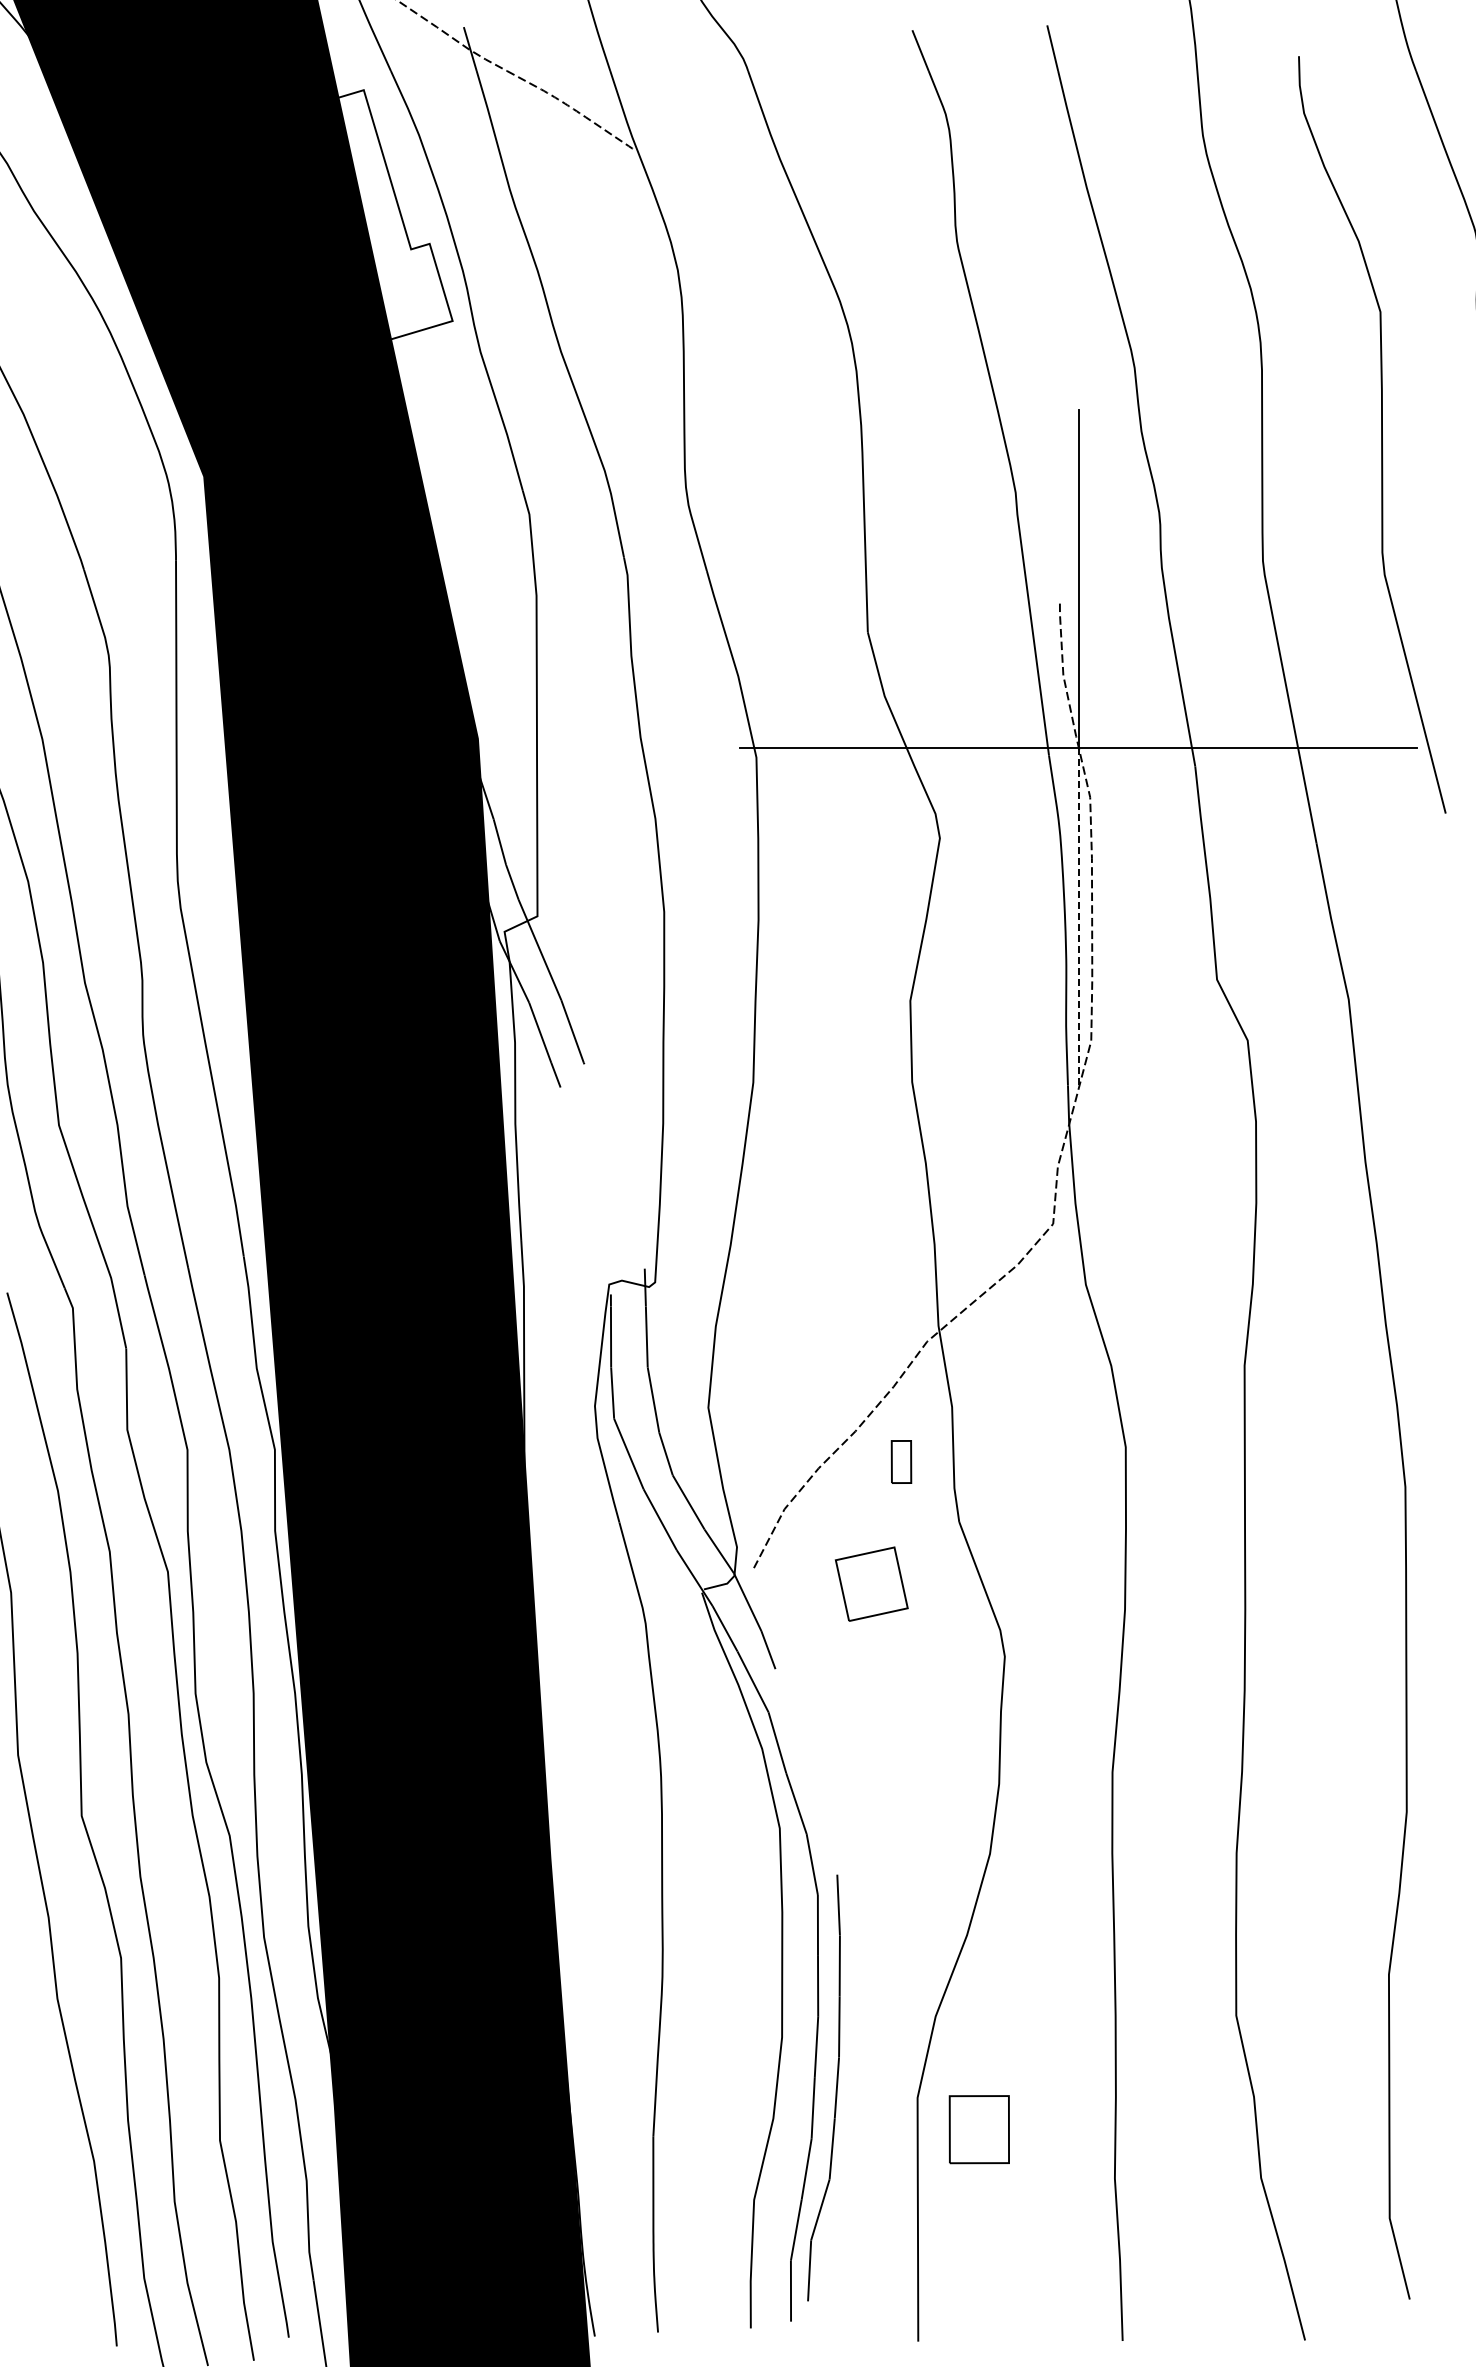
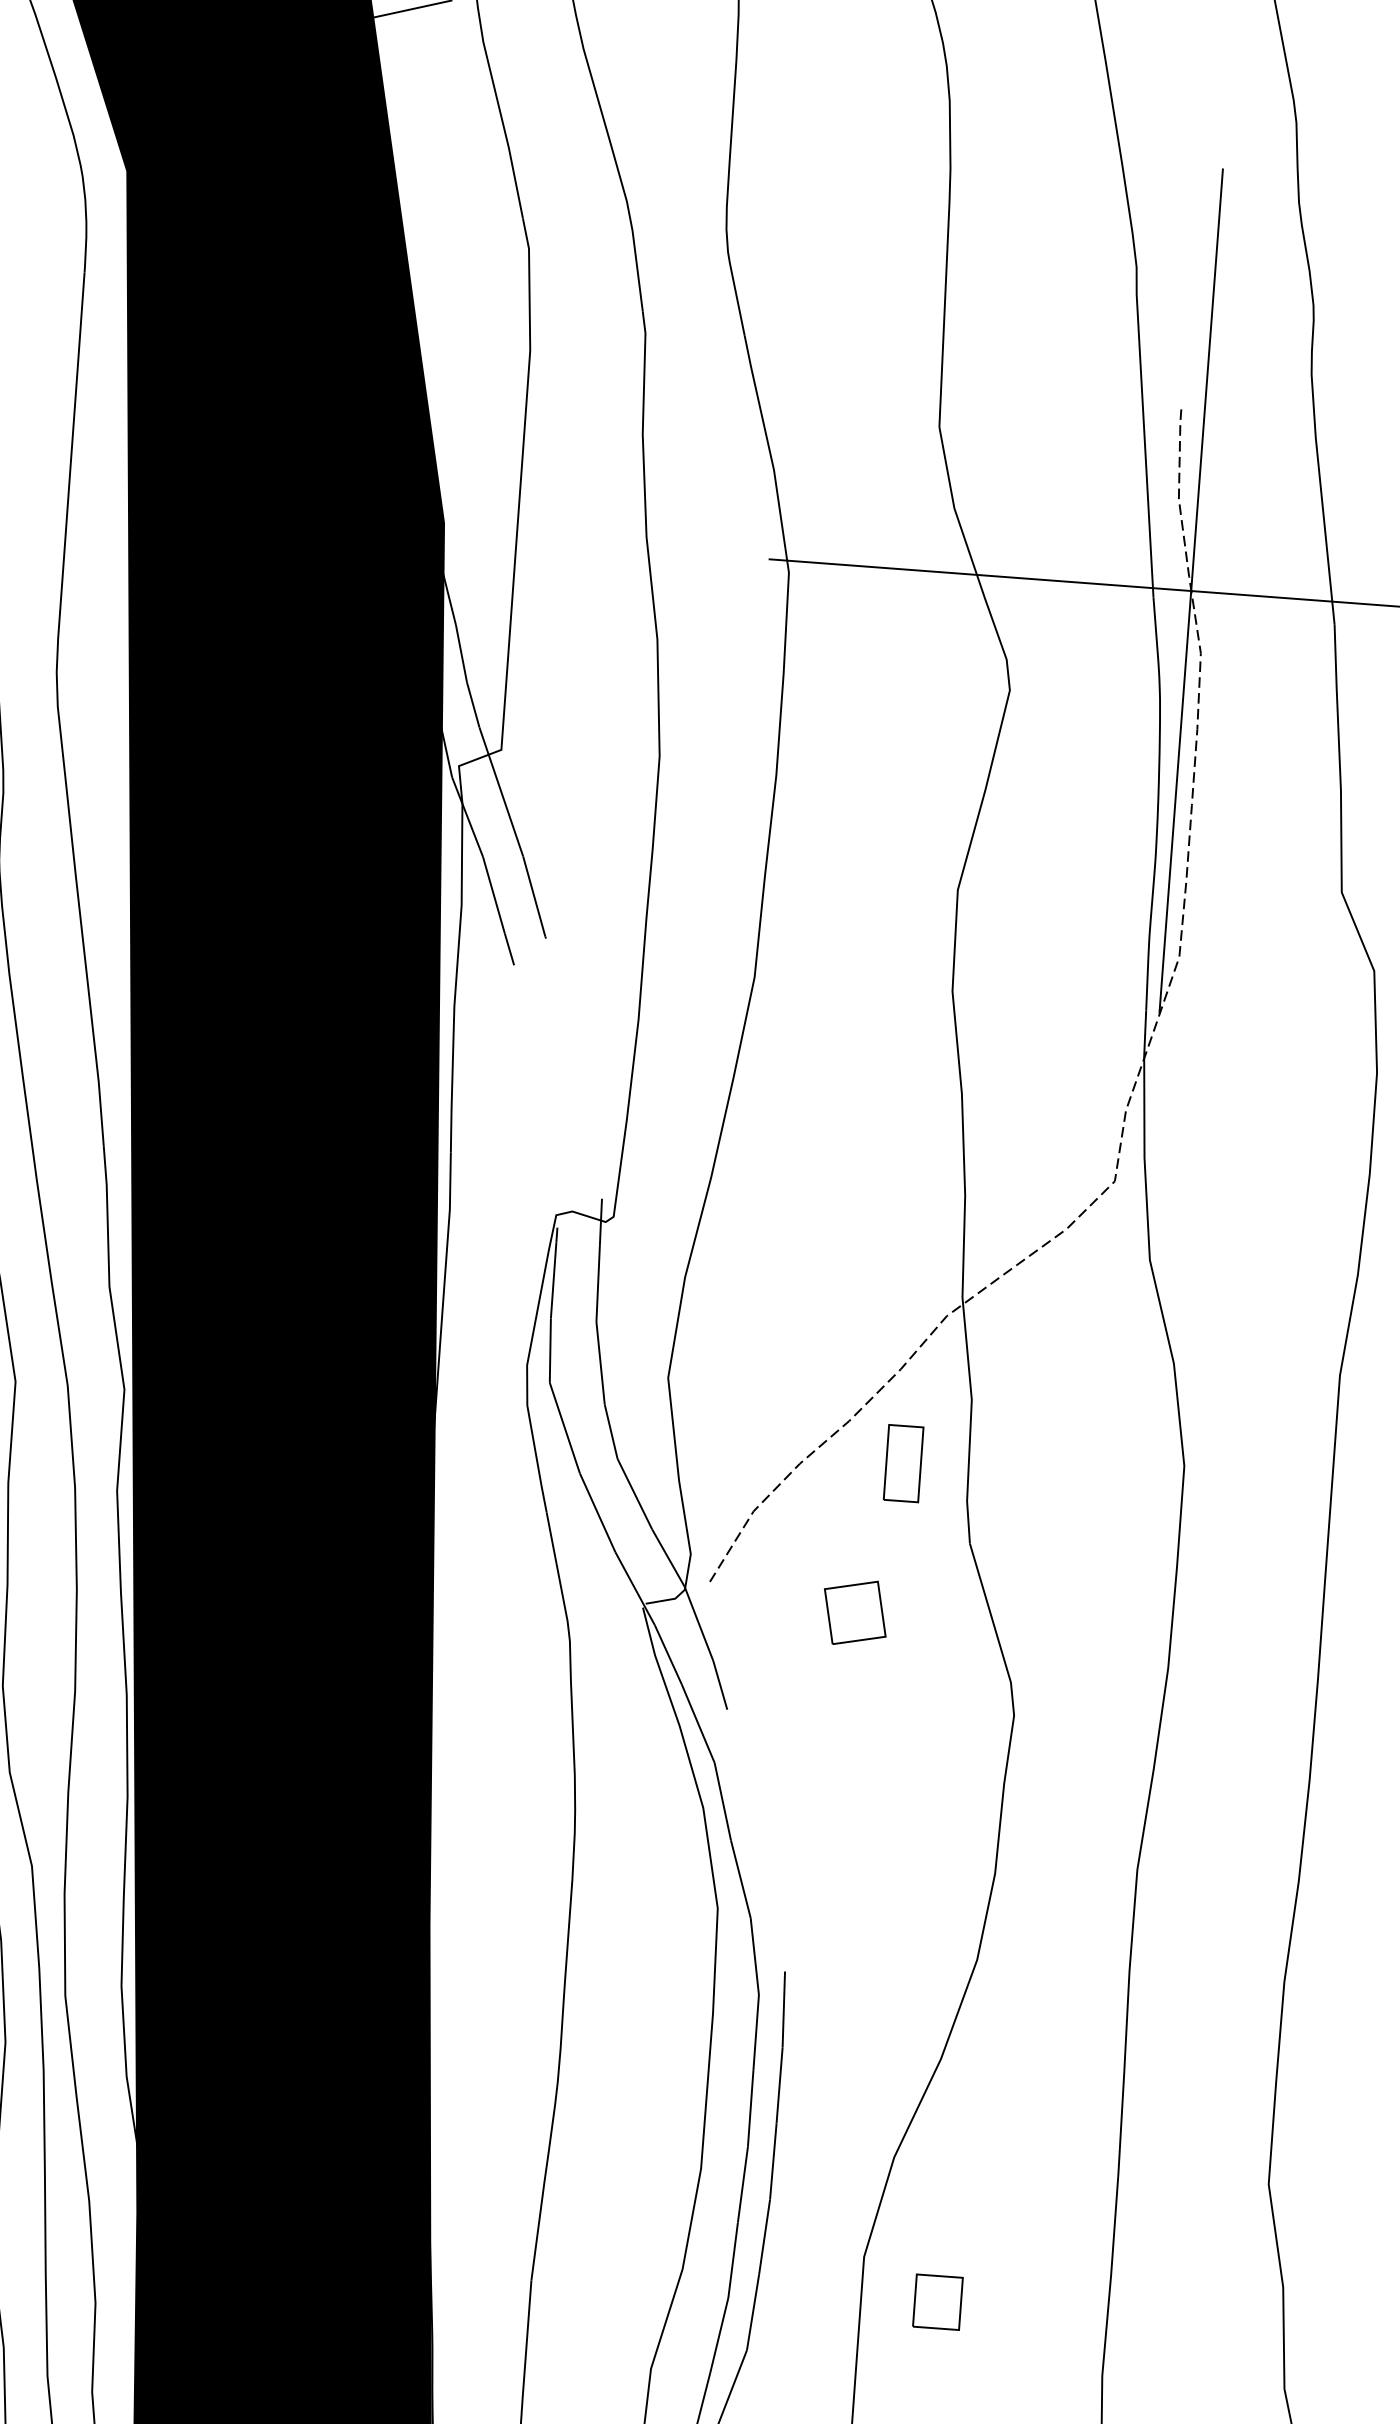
line: (1078, 917) -> (1175, 802), dashed -> solid
part: (901, 1461) -> (903, 1462), size x1.43
part: (871, 1583) -> (854, 1612), size x0.71
part: (978, 2129) -> (937, 2302), size x0.62

